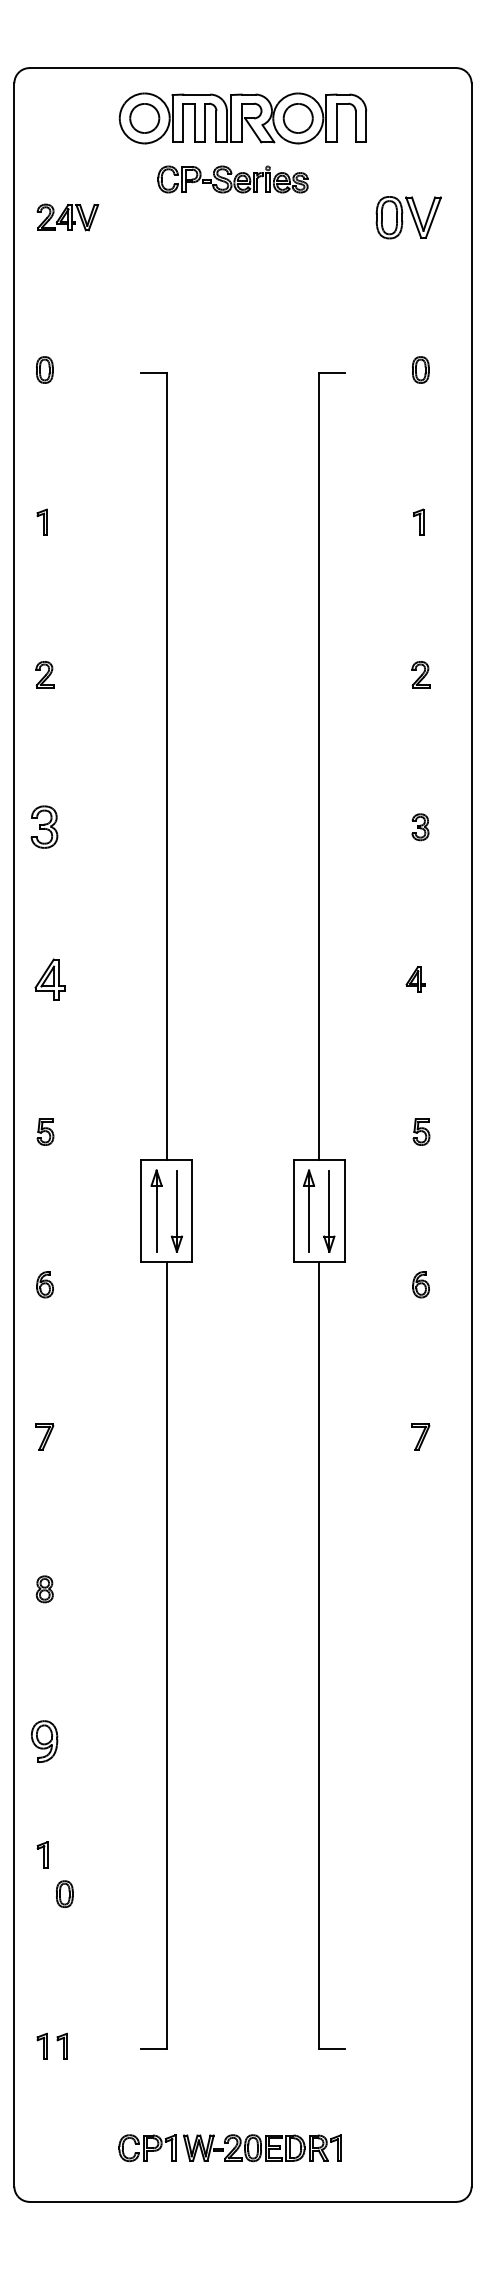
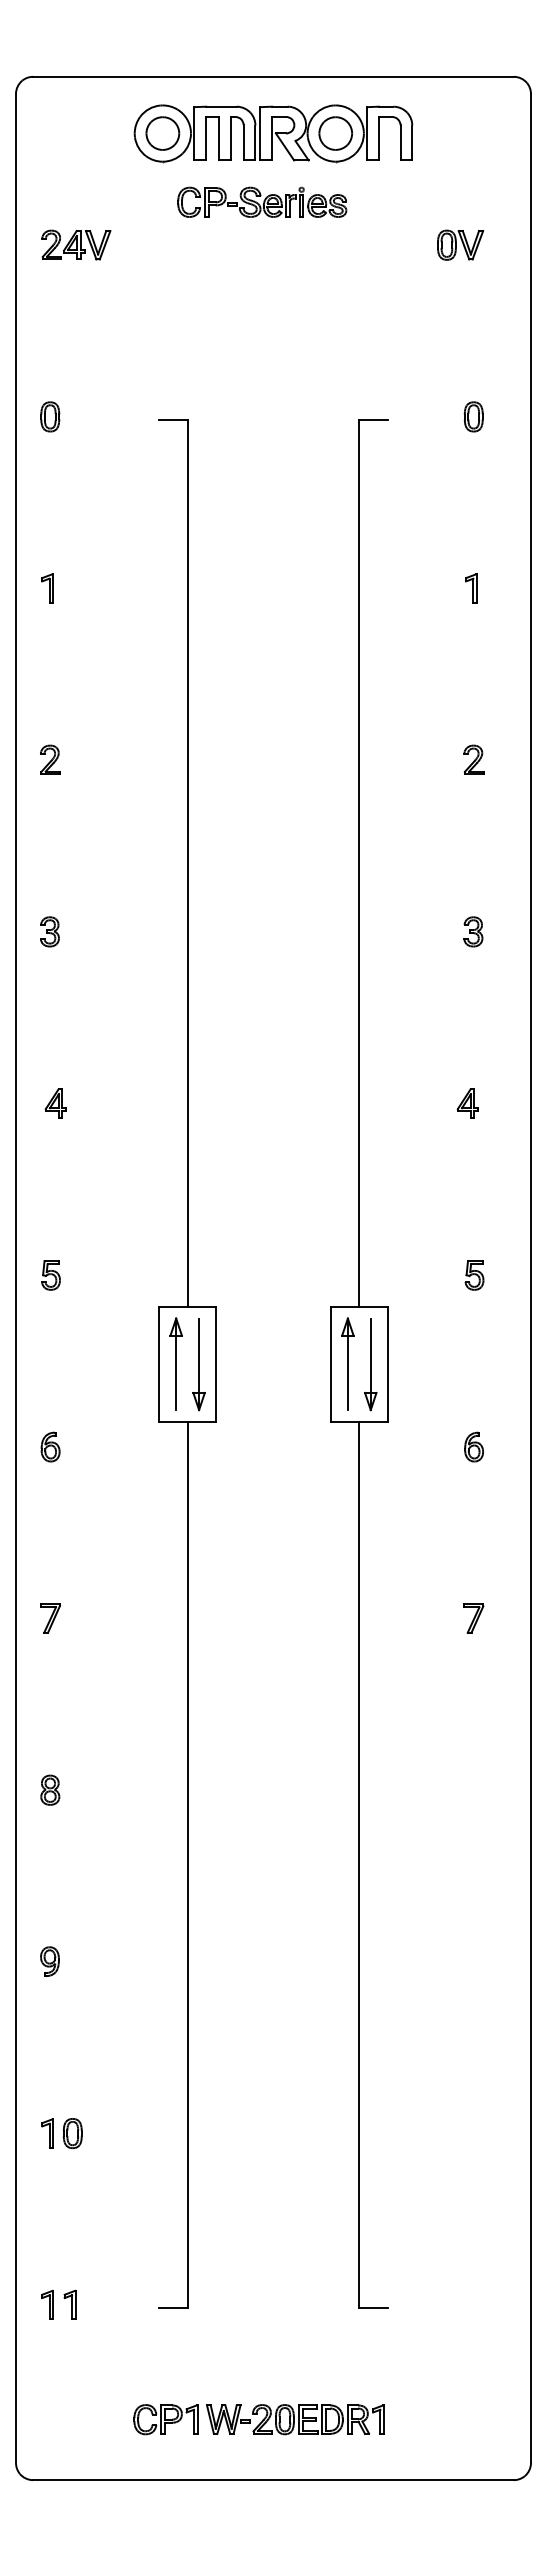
part: (409, 217) -> (461, 245), size x0.62
part: (44, 827) -> (49, 932), size x0.62
part: (49, 979) -> (55, 1103), size x0.62
part: (44, 1741) -> (49, 1961), size x0.62
part: (42, 1854) -> (47, 2132), moved

